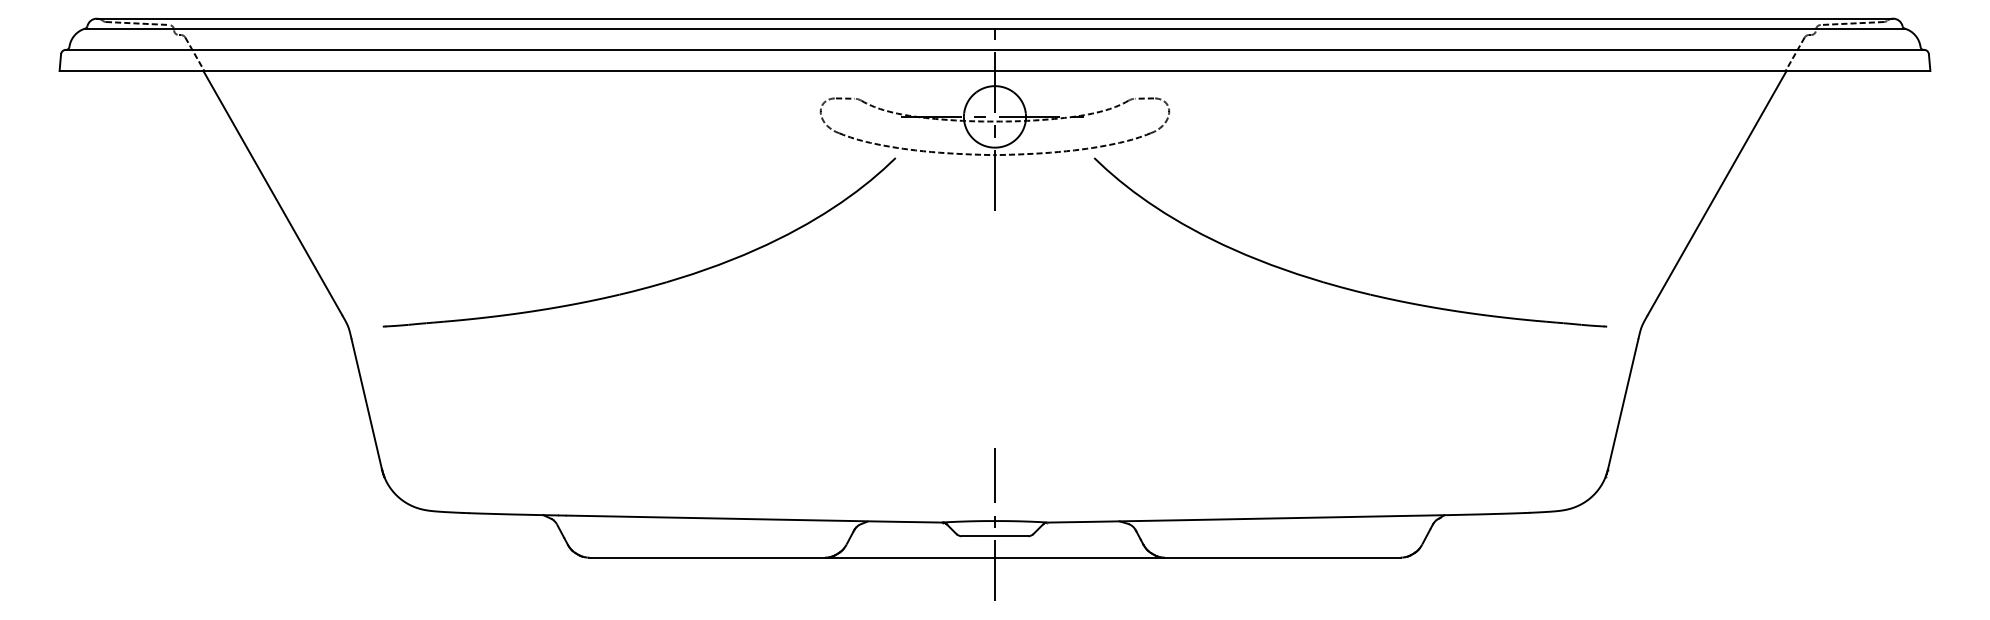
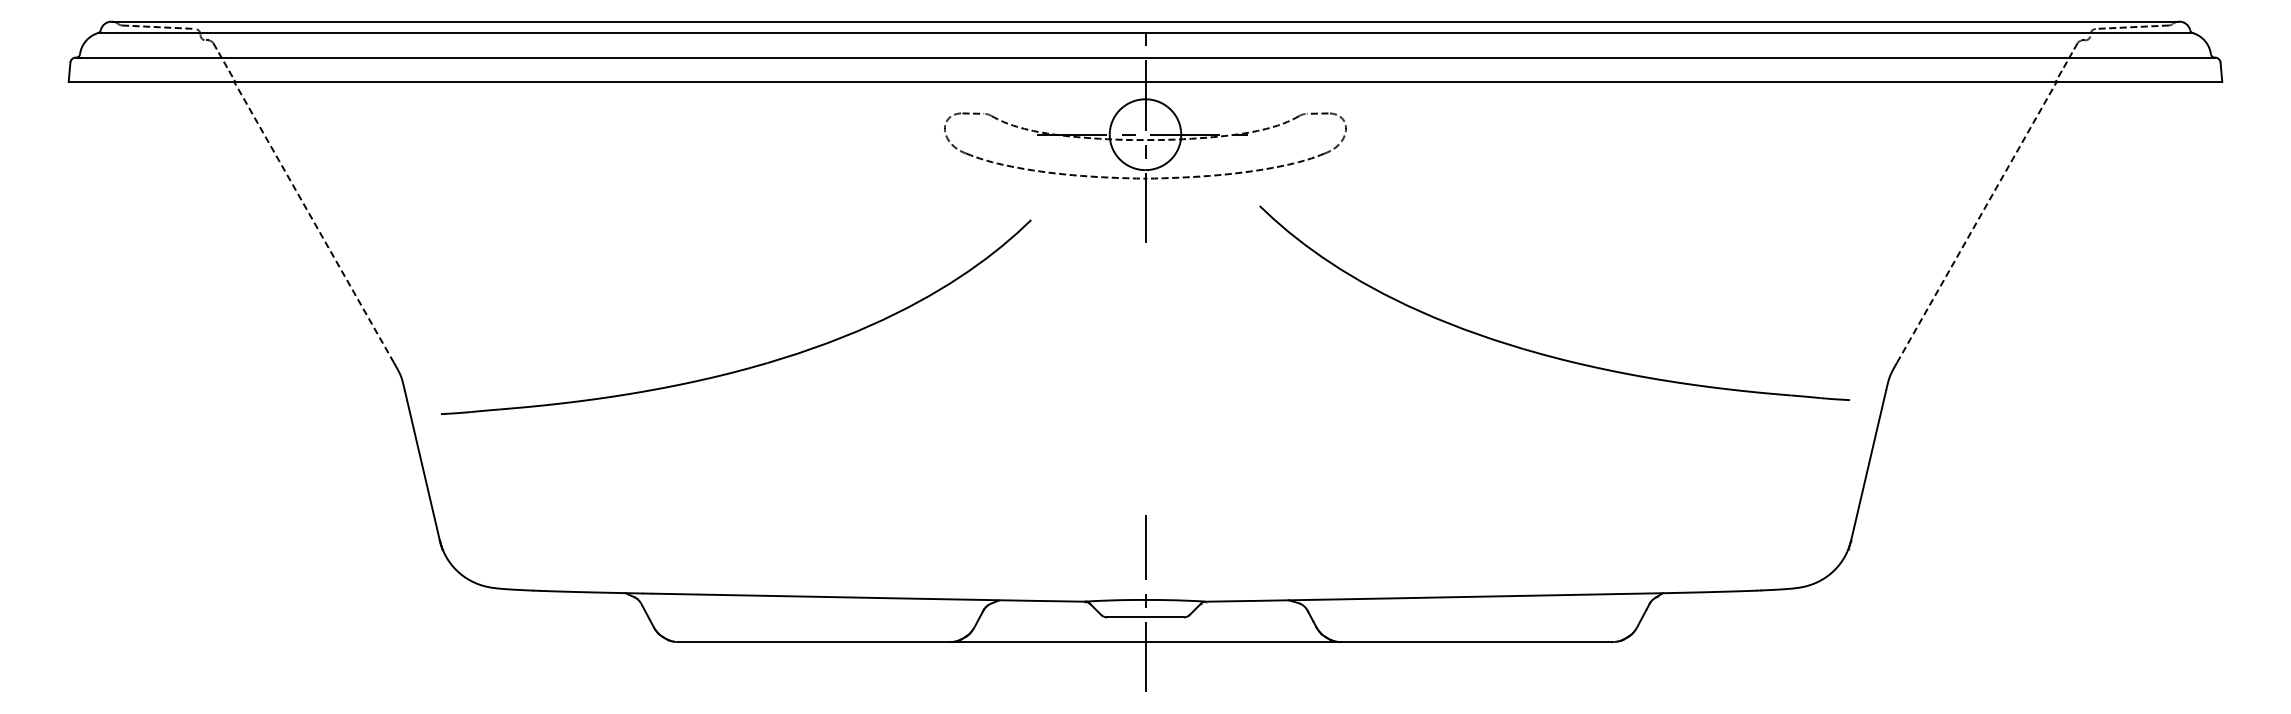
line: (273, 193) -> (314, 222), solid -> dashed
line: (1716, 193) -> (1976, 222), solid -> dashed
part: (1338, 285) -> (1540, 352), moved
part: (649, 286) -> (747, 367), moved

